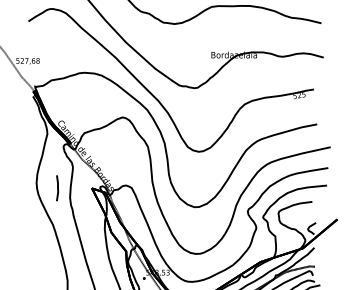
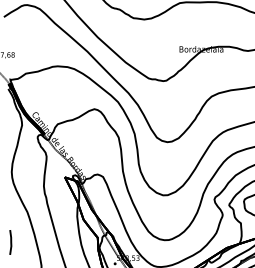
line: (57, 188) -> (10, 242), moved

